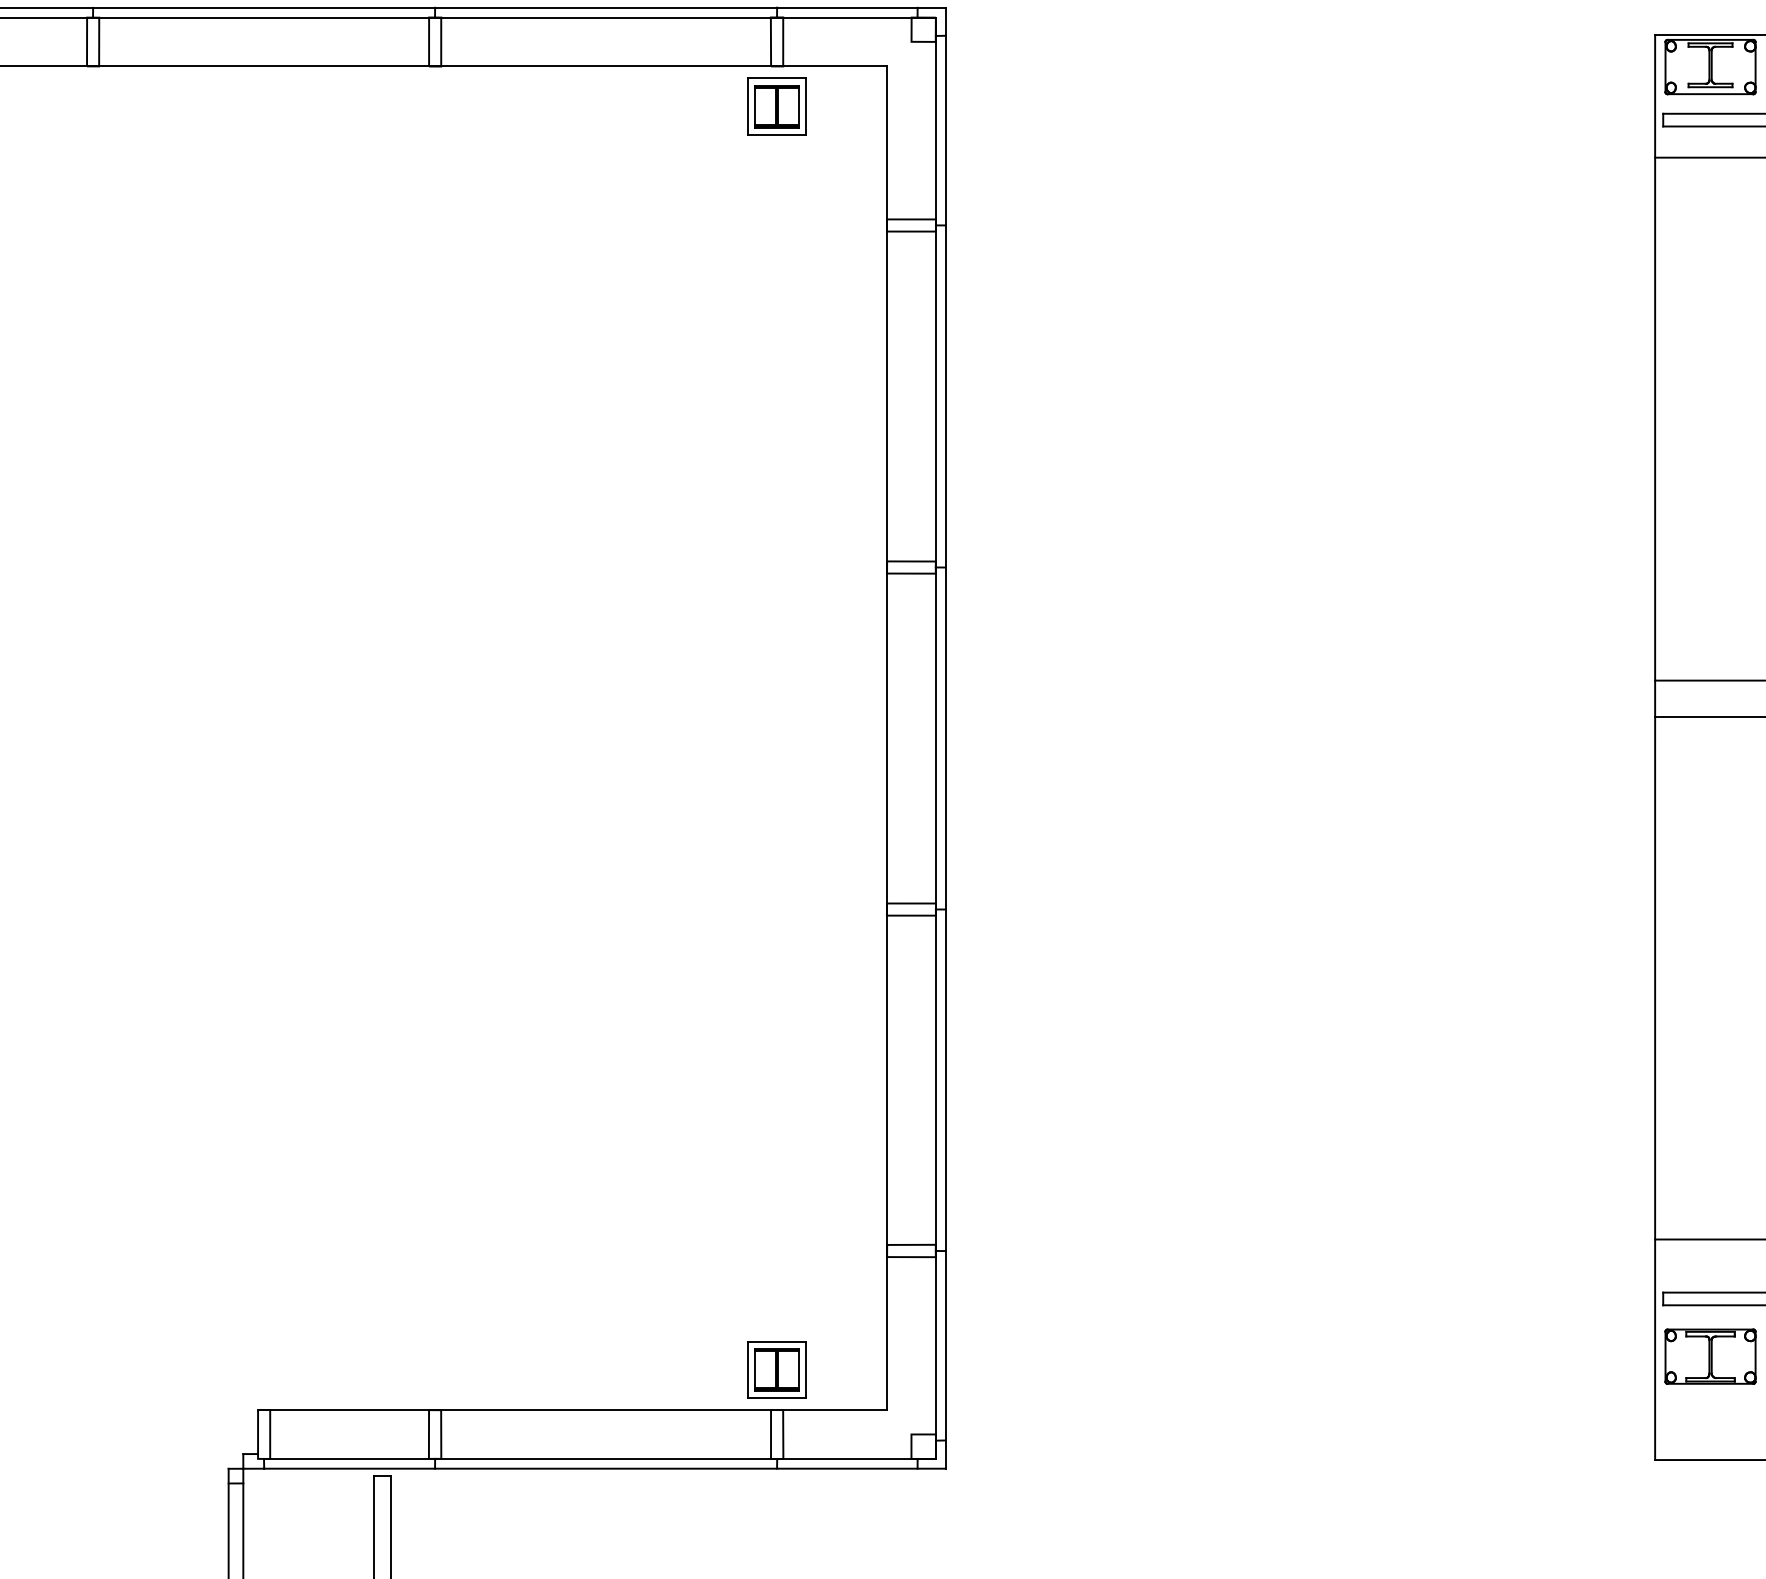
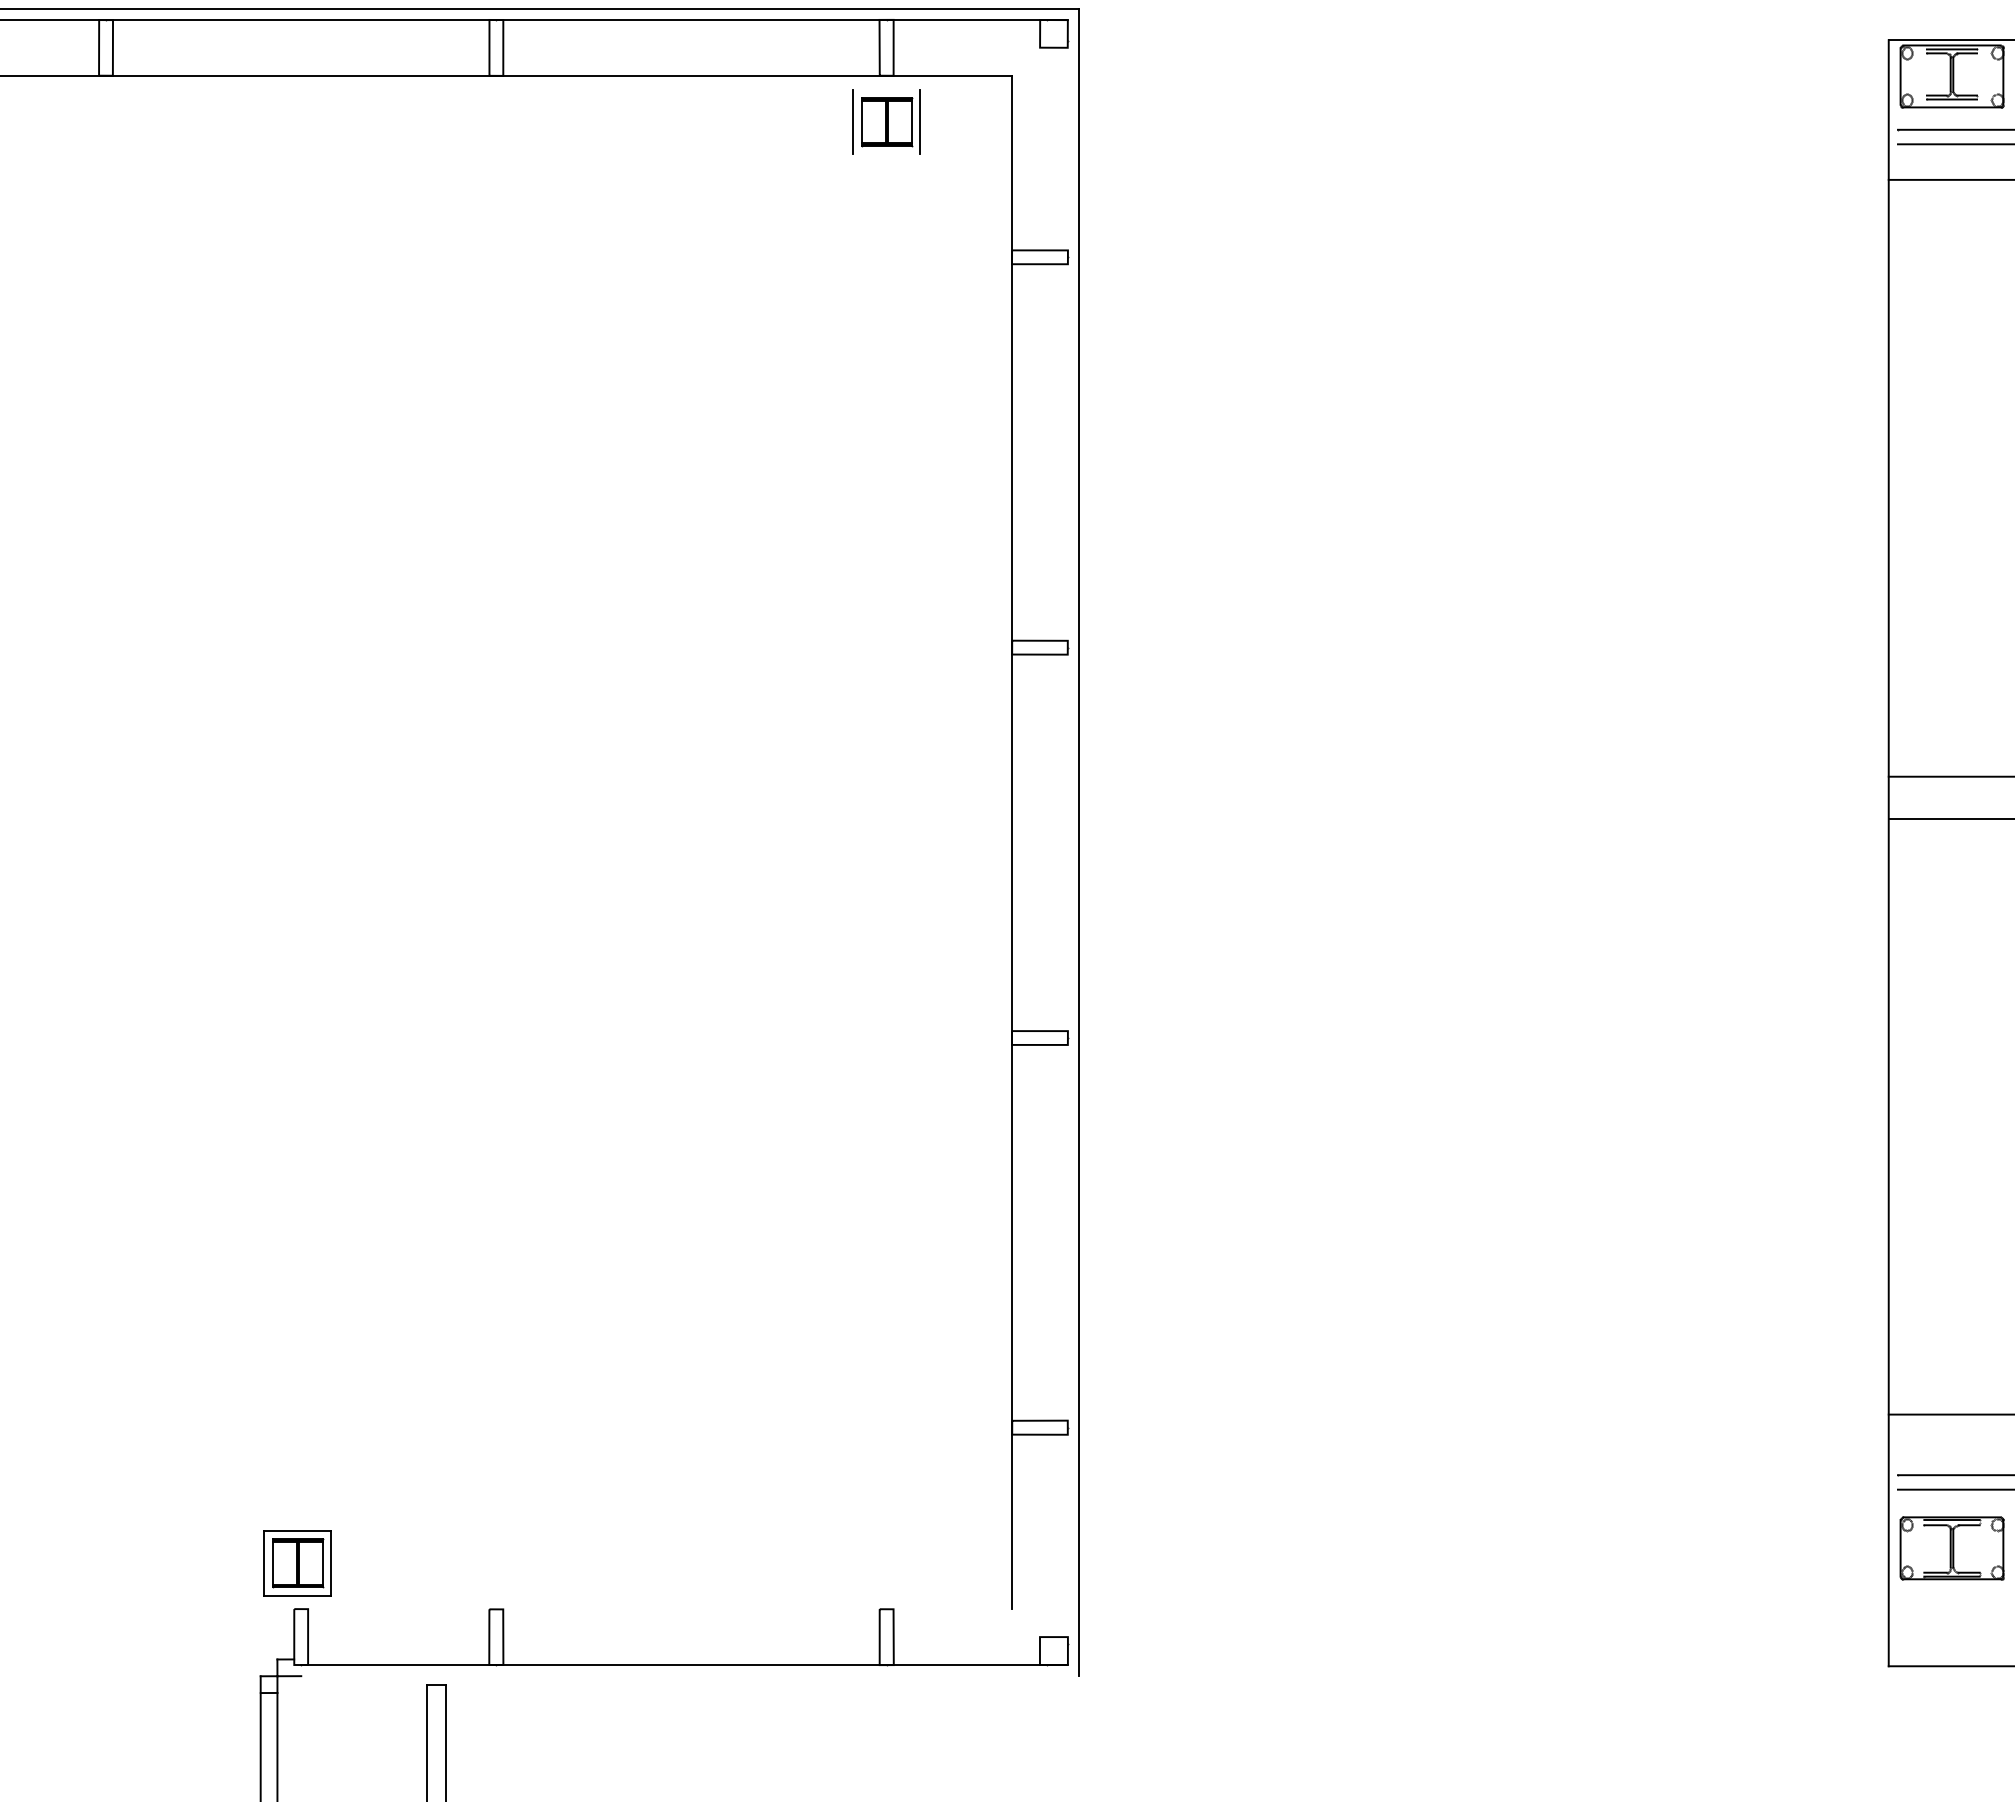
line: (776, 78) -> (886, 89), removed
line: (776, 134) -> (886, 153), removed
line: (935, 738) -> (1067, 842), removed
part: (776, 1369) -> (297, 1563), moved
line: (572, 1410) -> (653, 1609), removed
line: (605, 1468) -> (690, 1676), removed

